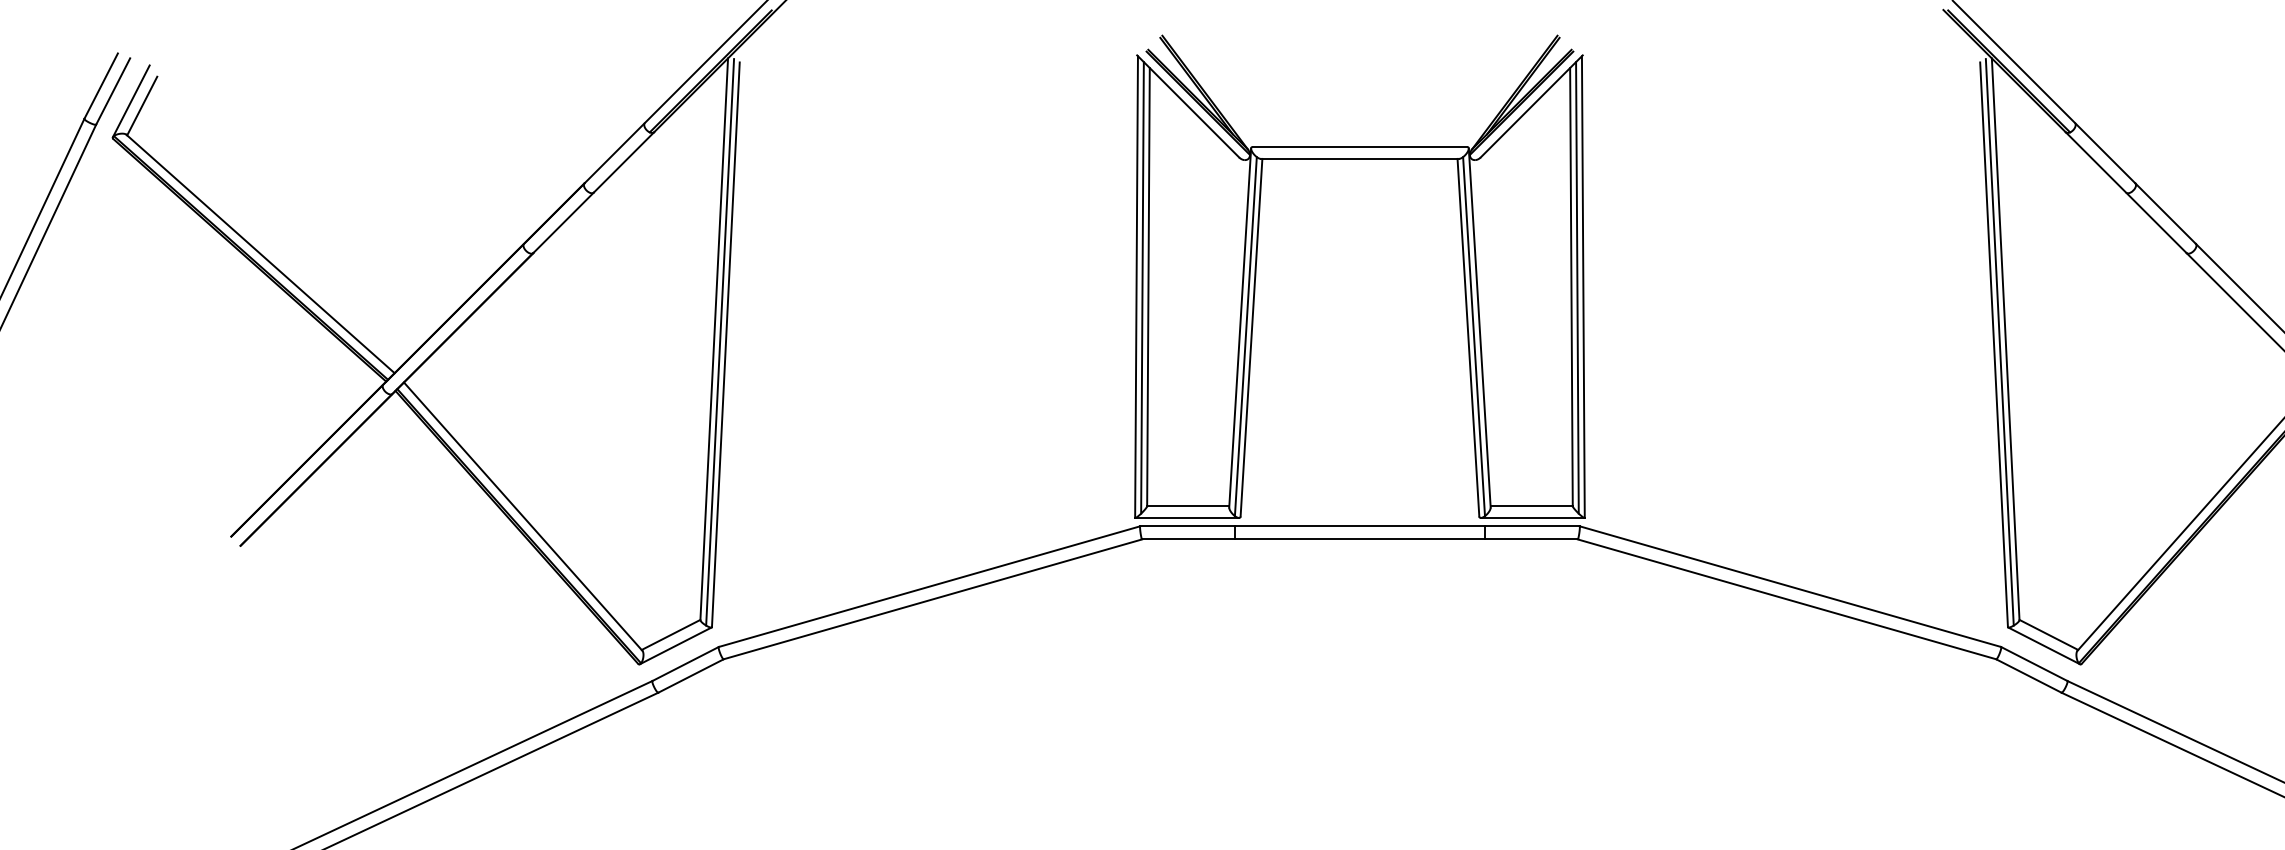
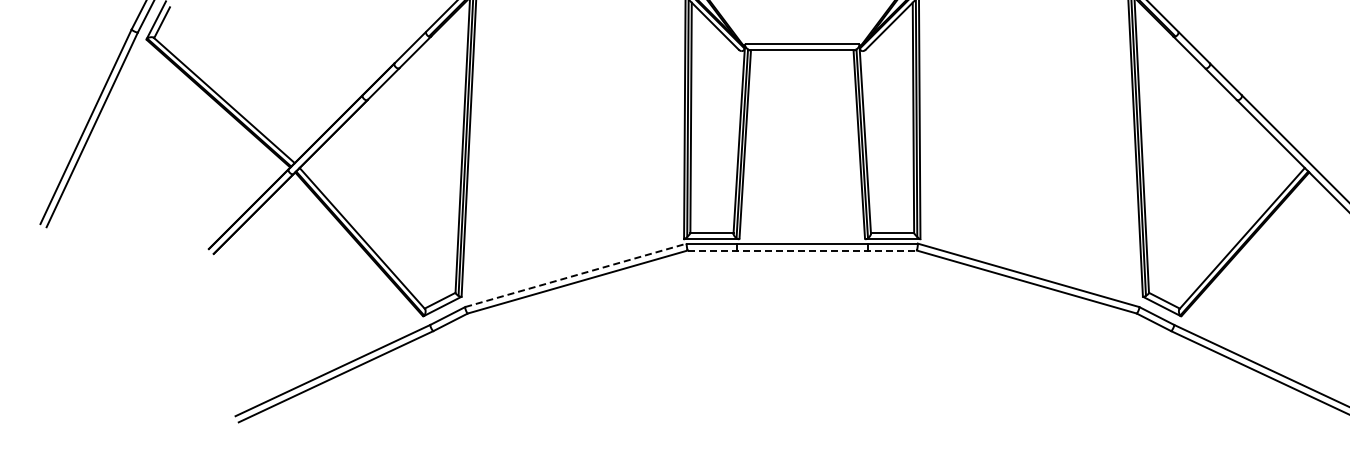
line: (1360, 539) -> (802, 250), solid -> dashed
line: (930, 586) -> (576, 275), solid -> dashed

